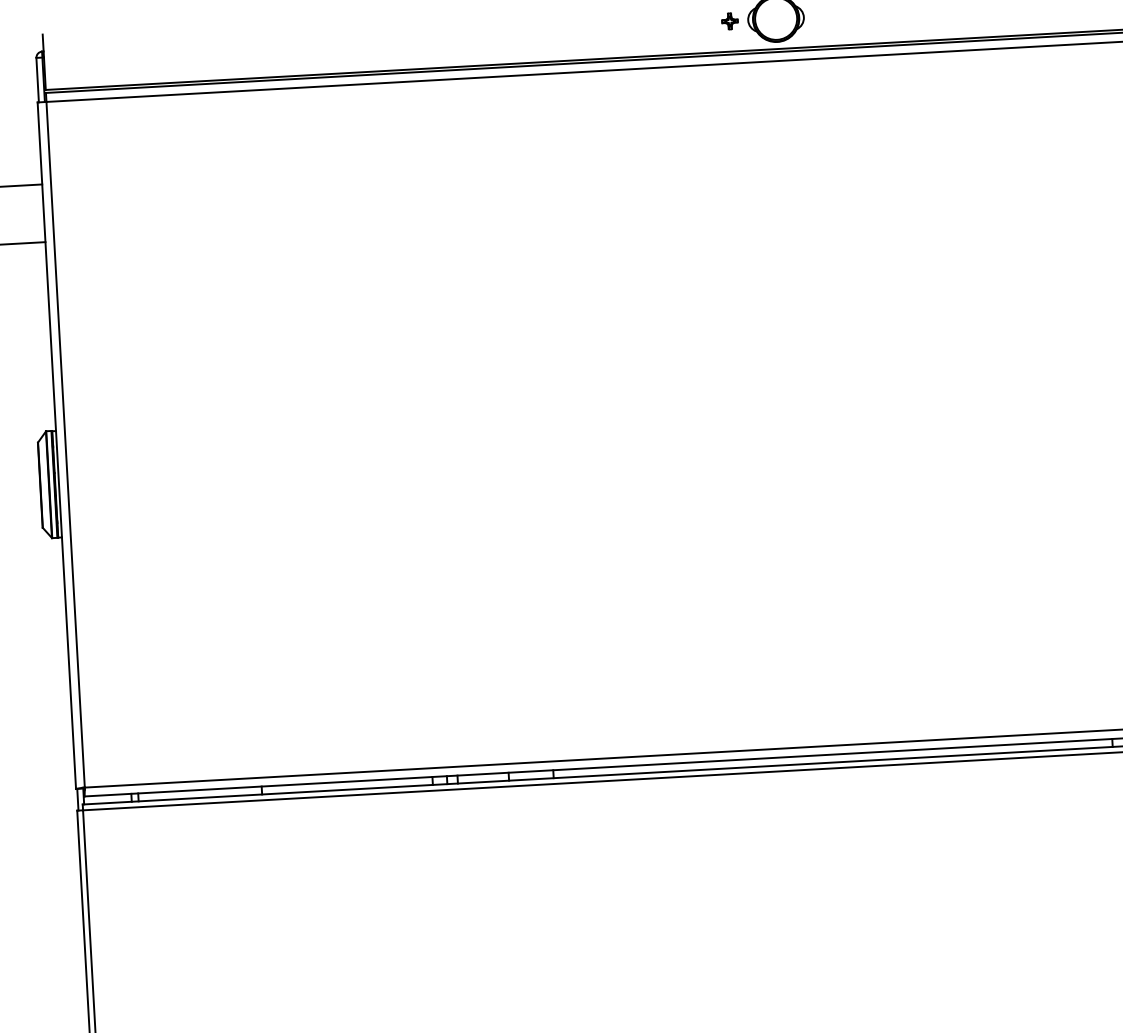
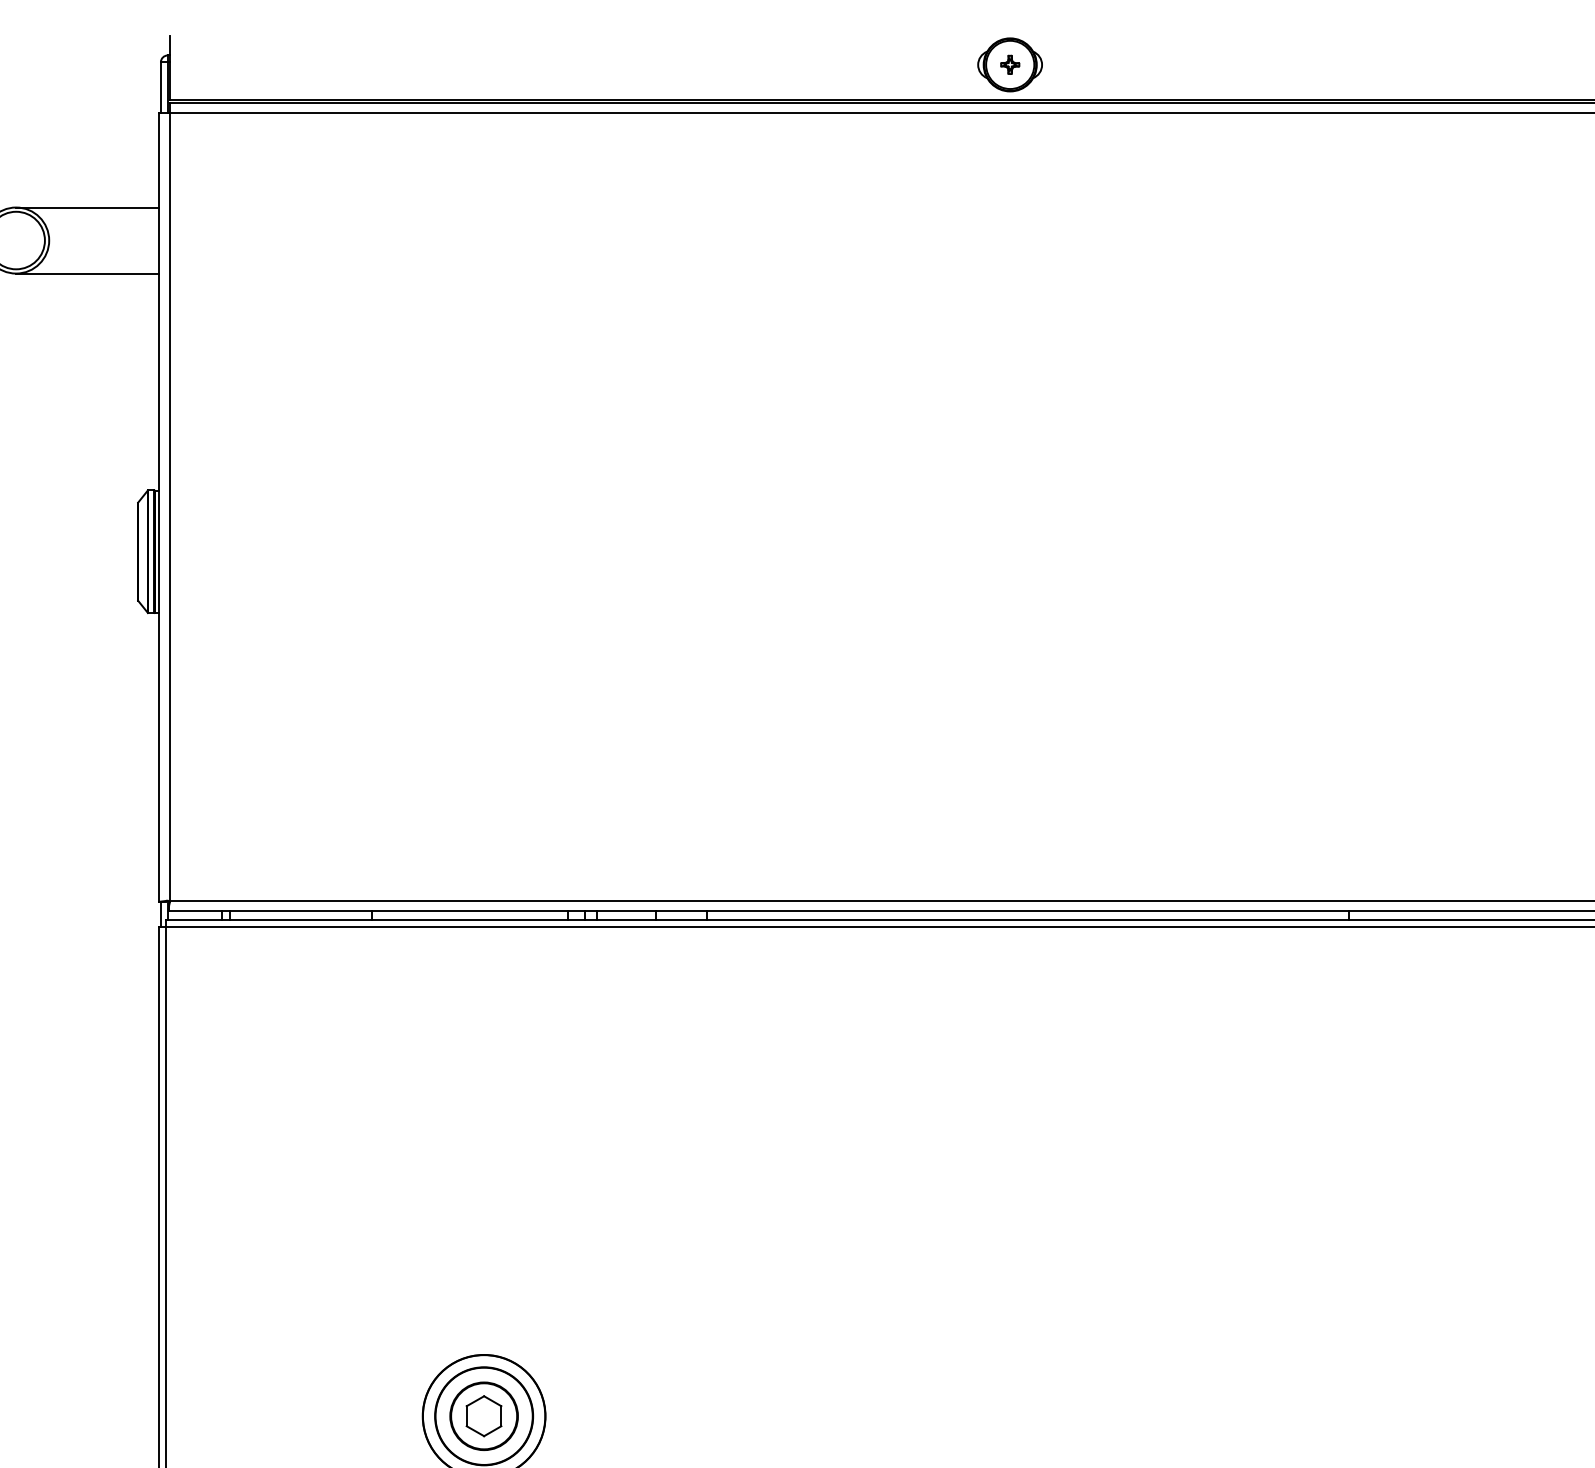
part: (730, 21) -> (1010, 64), moved

